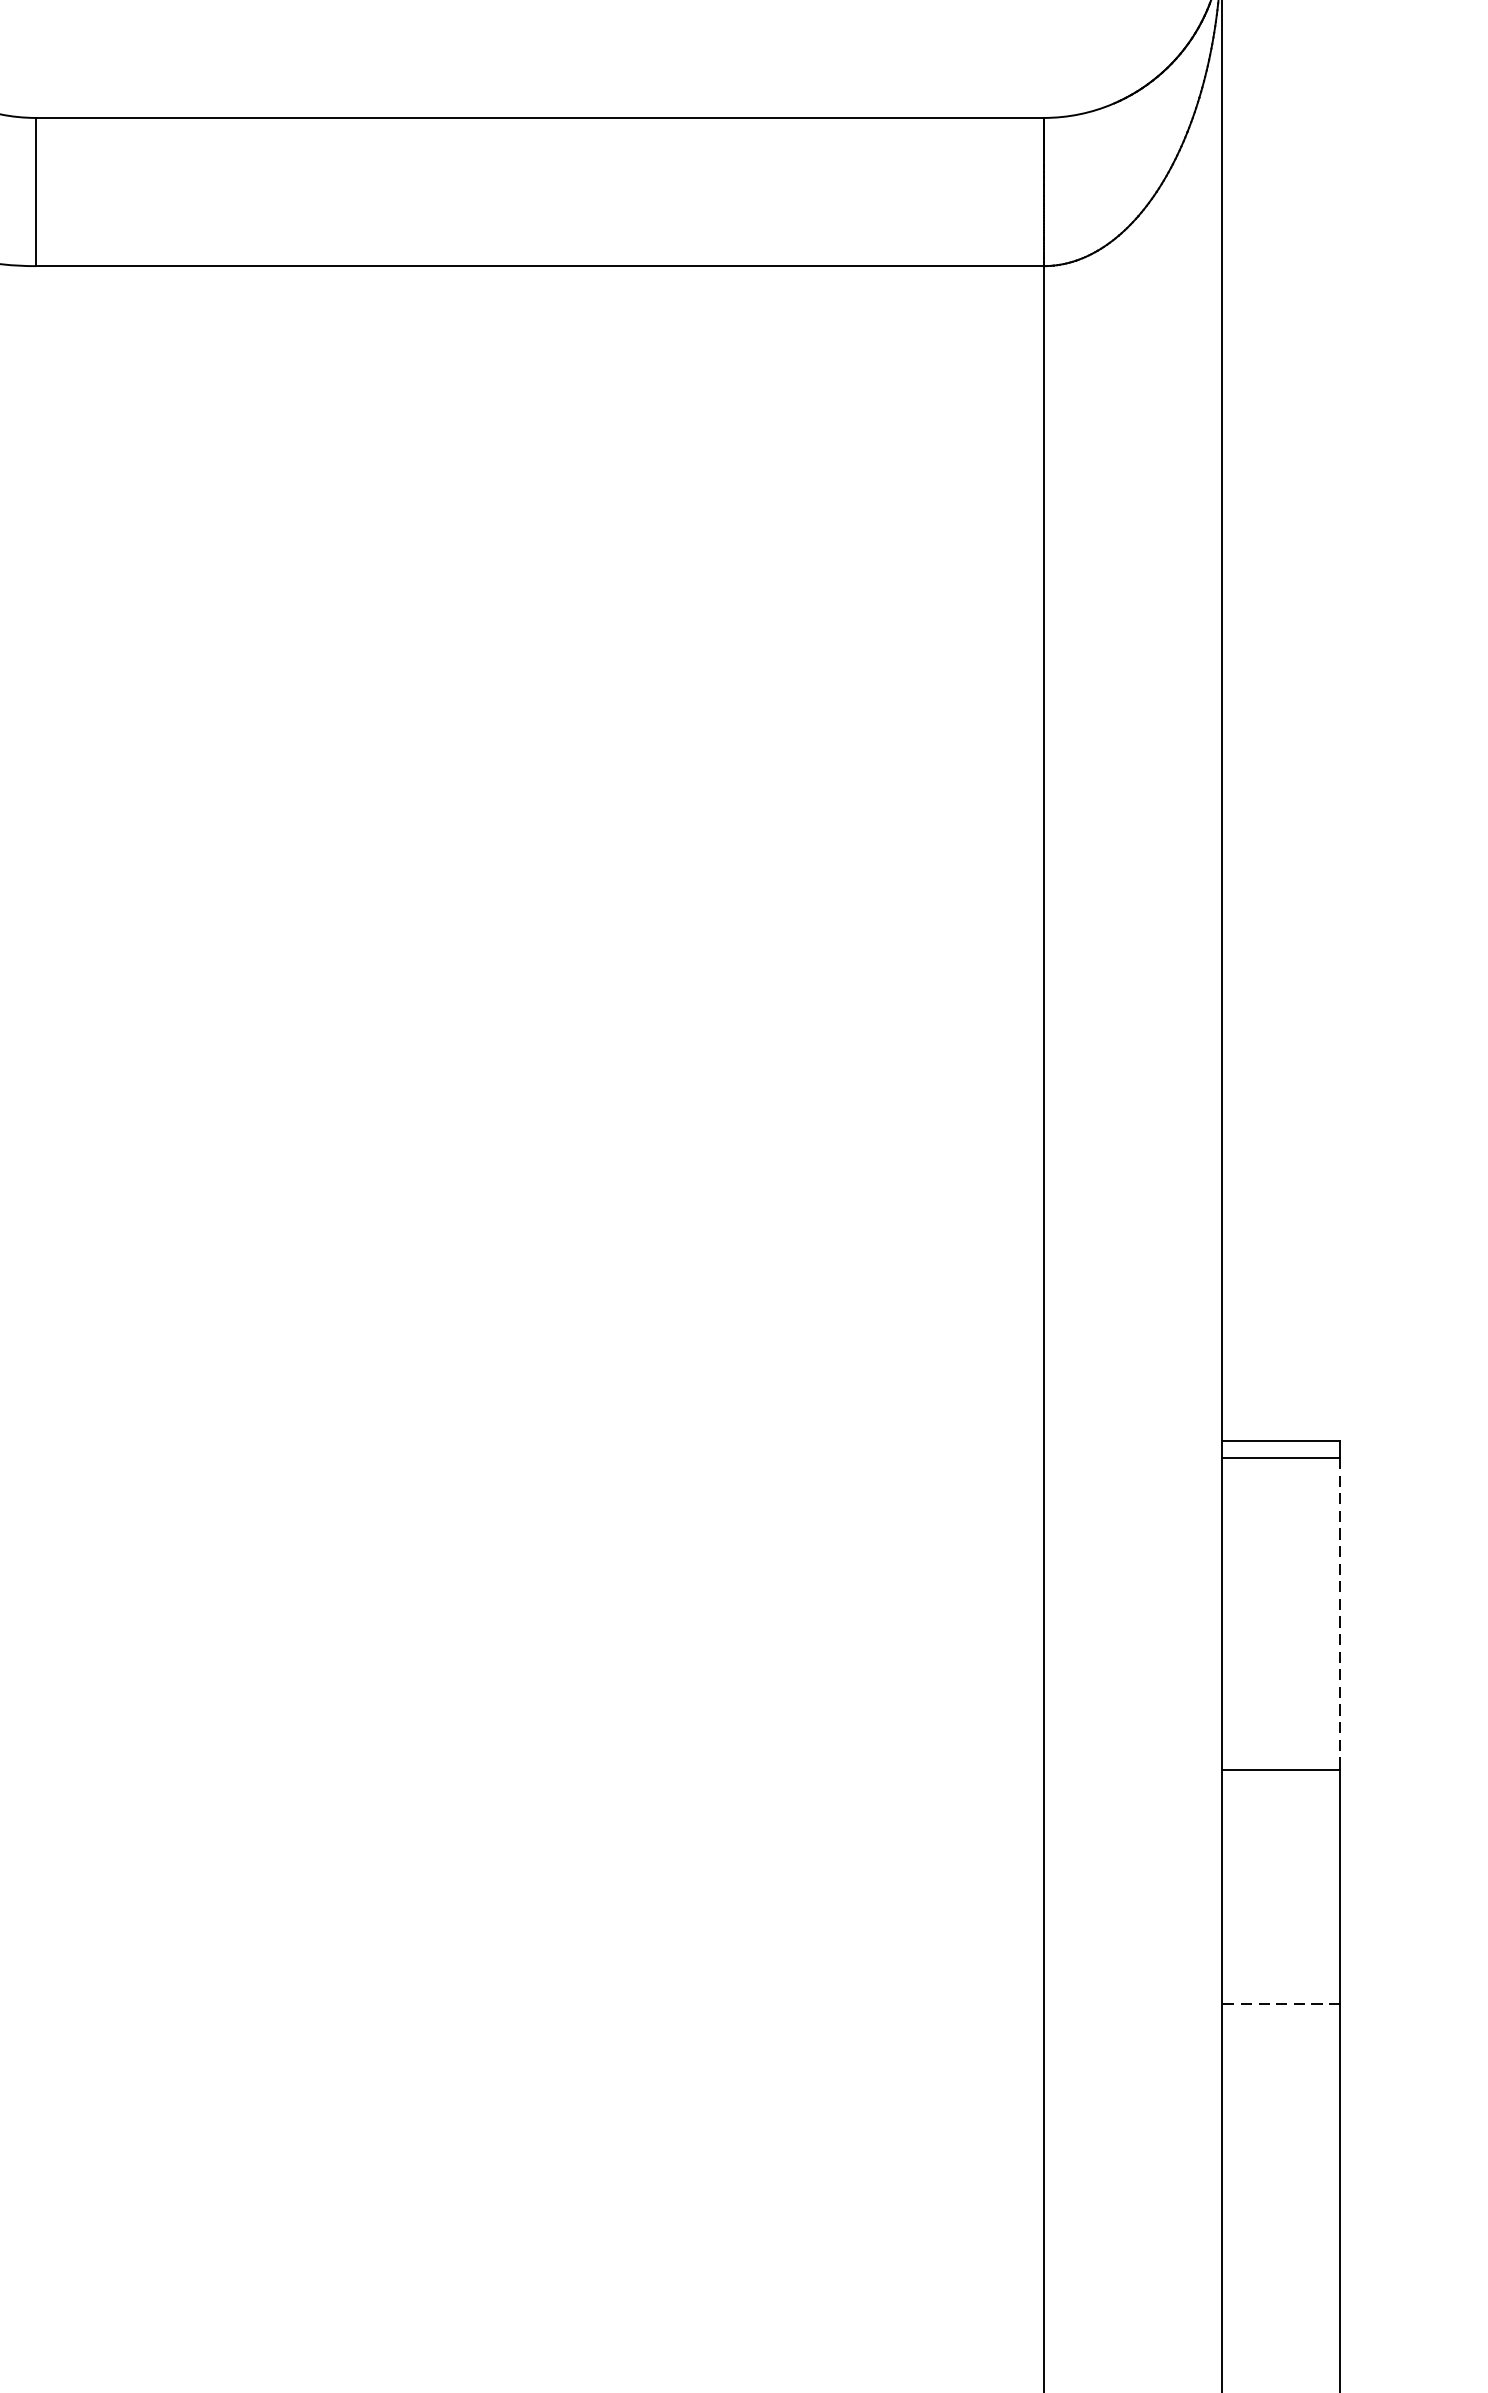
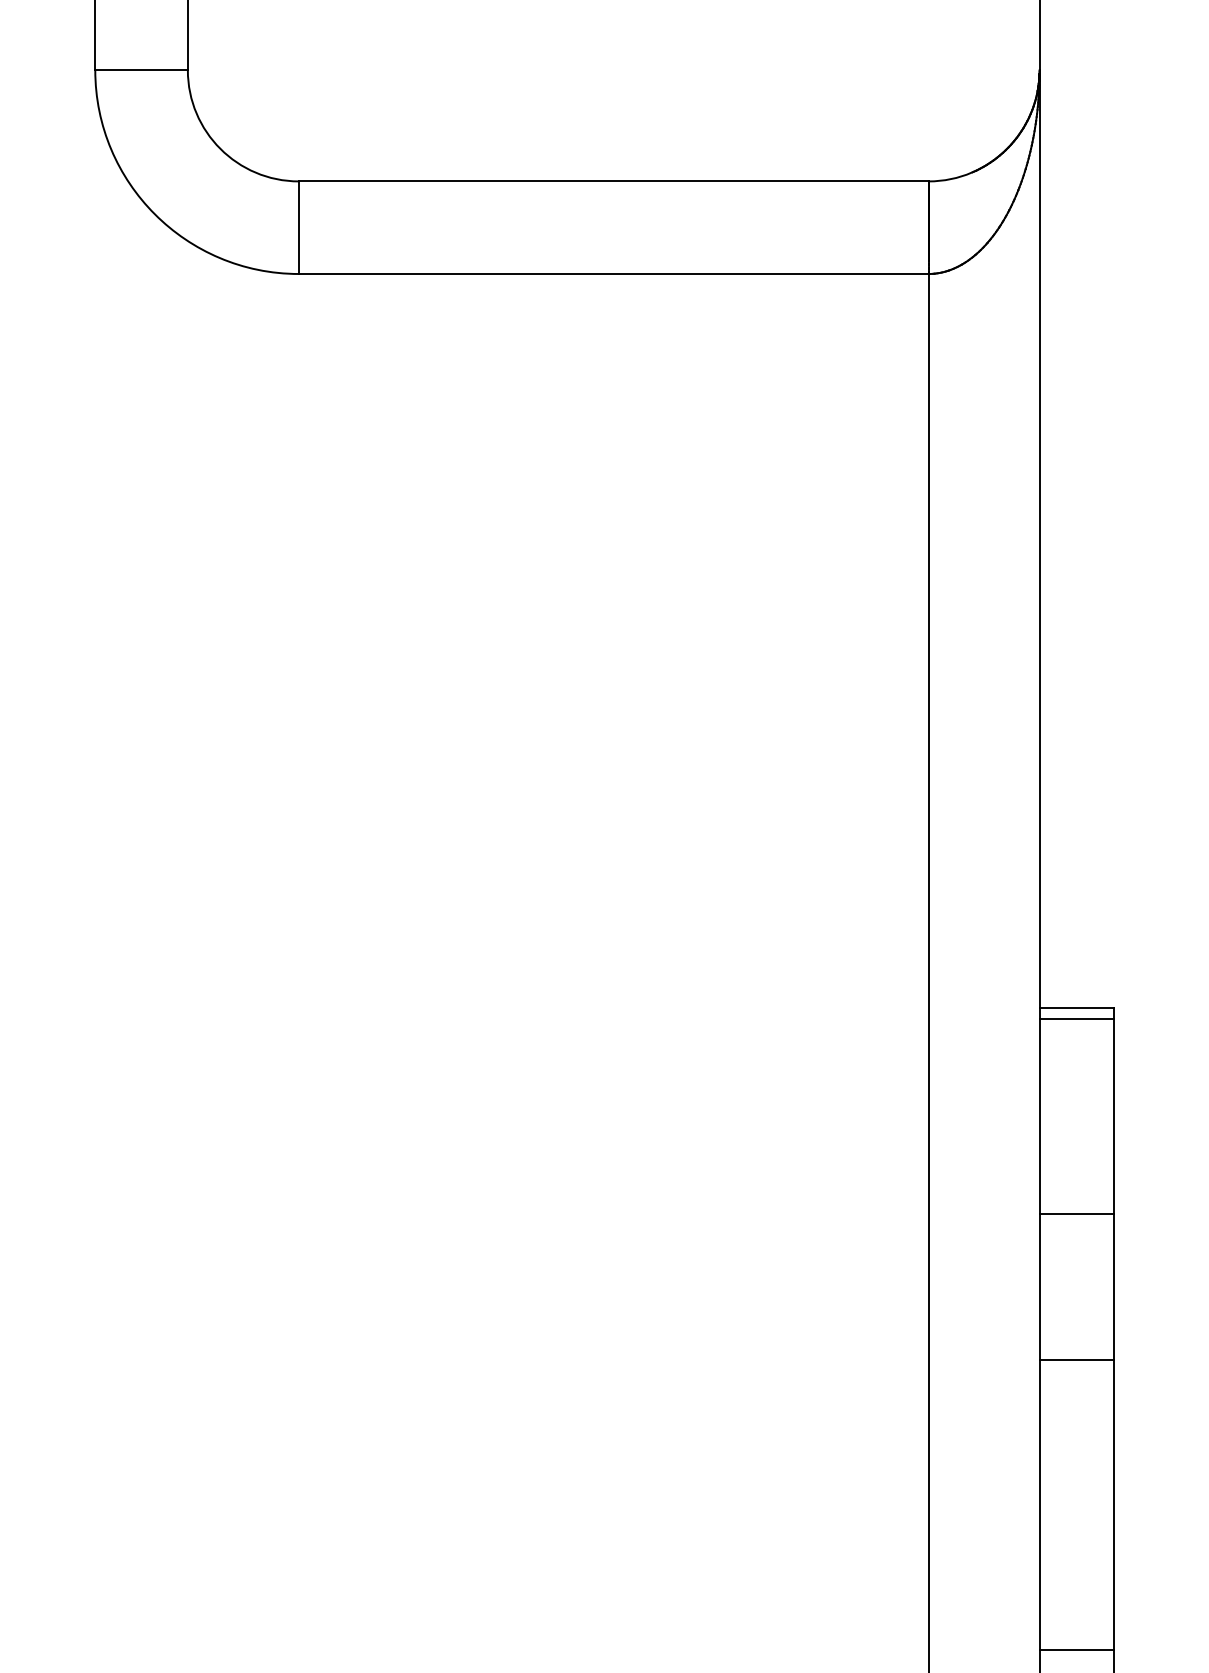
line: (1339, 1614) -> (1113, 1116), dashed -> solid
line: (1280, 2005) -> (1076, 1360), dashed -> solid

